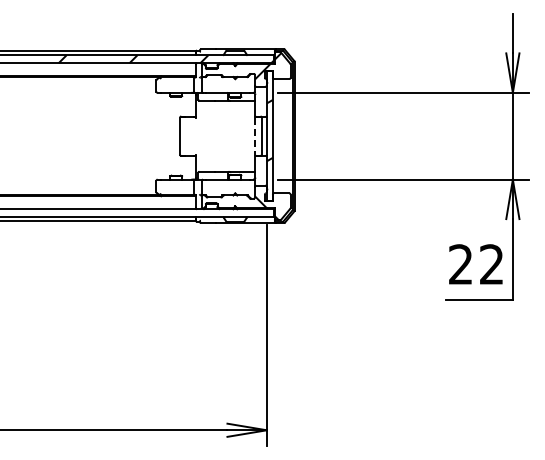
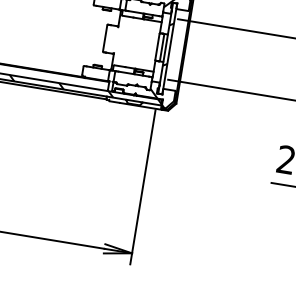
line: (255, 136) -> (157, 47), dashed -> solid
hatch: (164, 213) -> (85, 90), added

